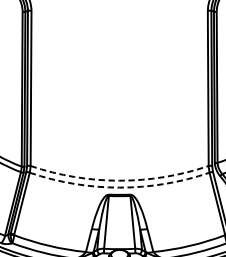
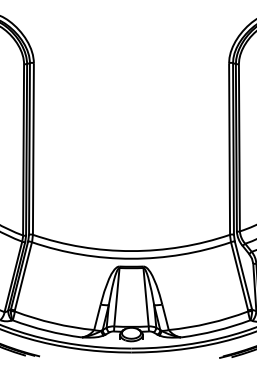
arc: (119, 181) -> (131, 251), dashed -> solid
arc: (119, 187) -> (131, 258), dashed -> solid

